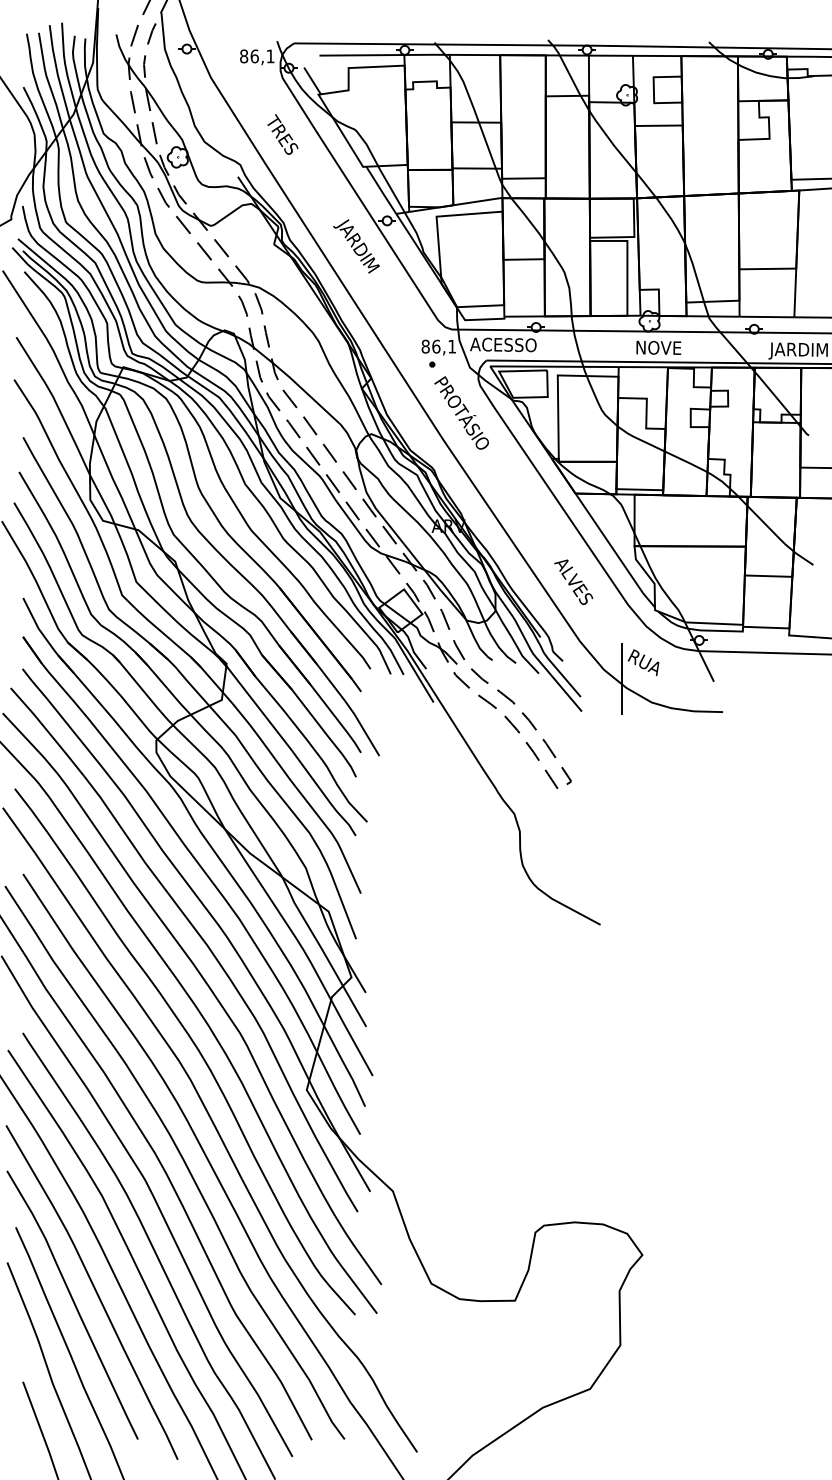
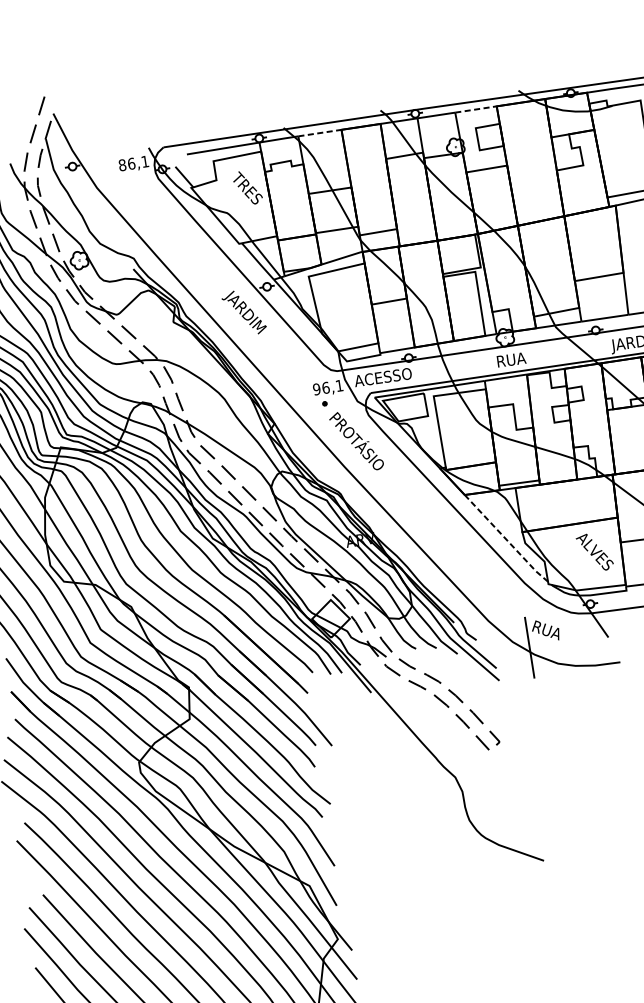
line: (475, 55) -> (320, 133), solid -> dashed
line: (657, 55) -> (476, 109), solid -> dashed
text: (282, 134) -> (247, 187), moved
text: (425, 346) -> (316, 389), 86,1 -> 96,1
text: (659, 347) -> (517, 358), NOVE -> RUA
line: (614, 551) -> (505, 539), solid -> dashed
text: (573, 581) -> (594, 551), moved

